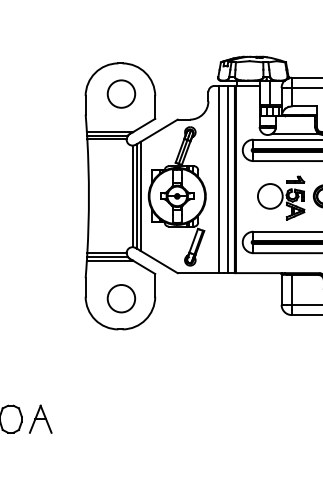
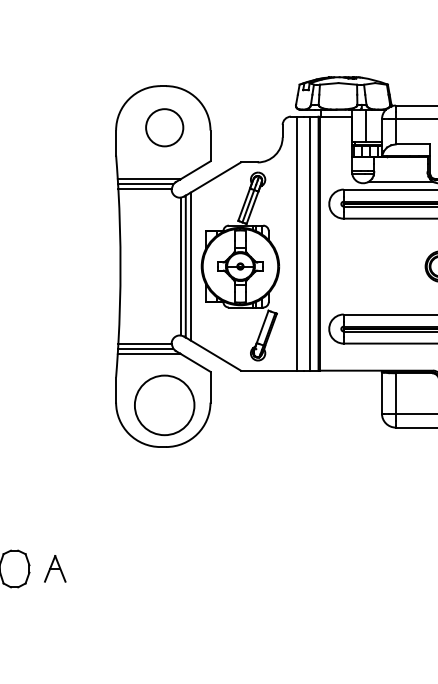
part: (281, 197) -> (381, 268), removed
circle: (121, 298) -> (164, 405), size x1.6
part: (40, 418) -> (54, 567), size x0.7

